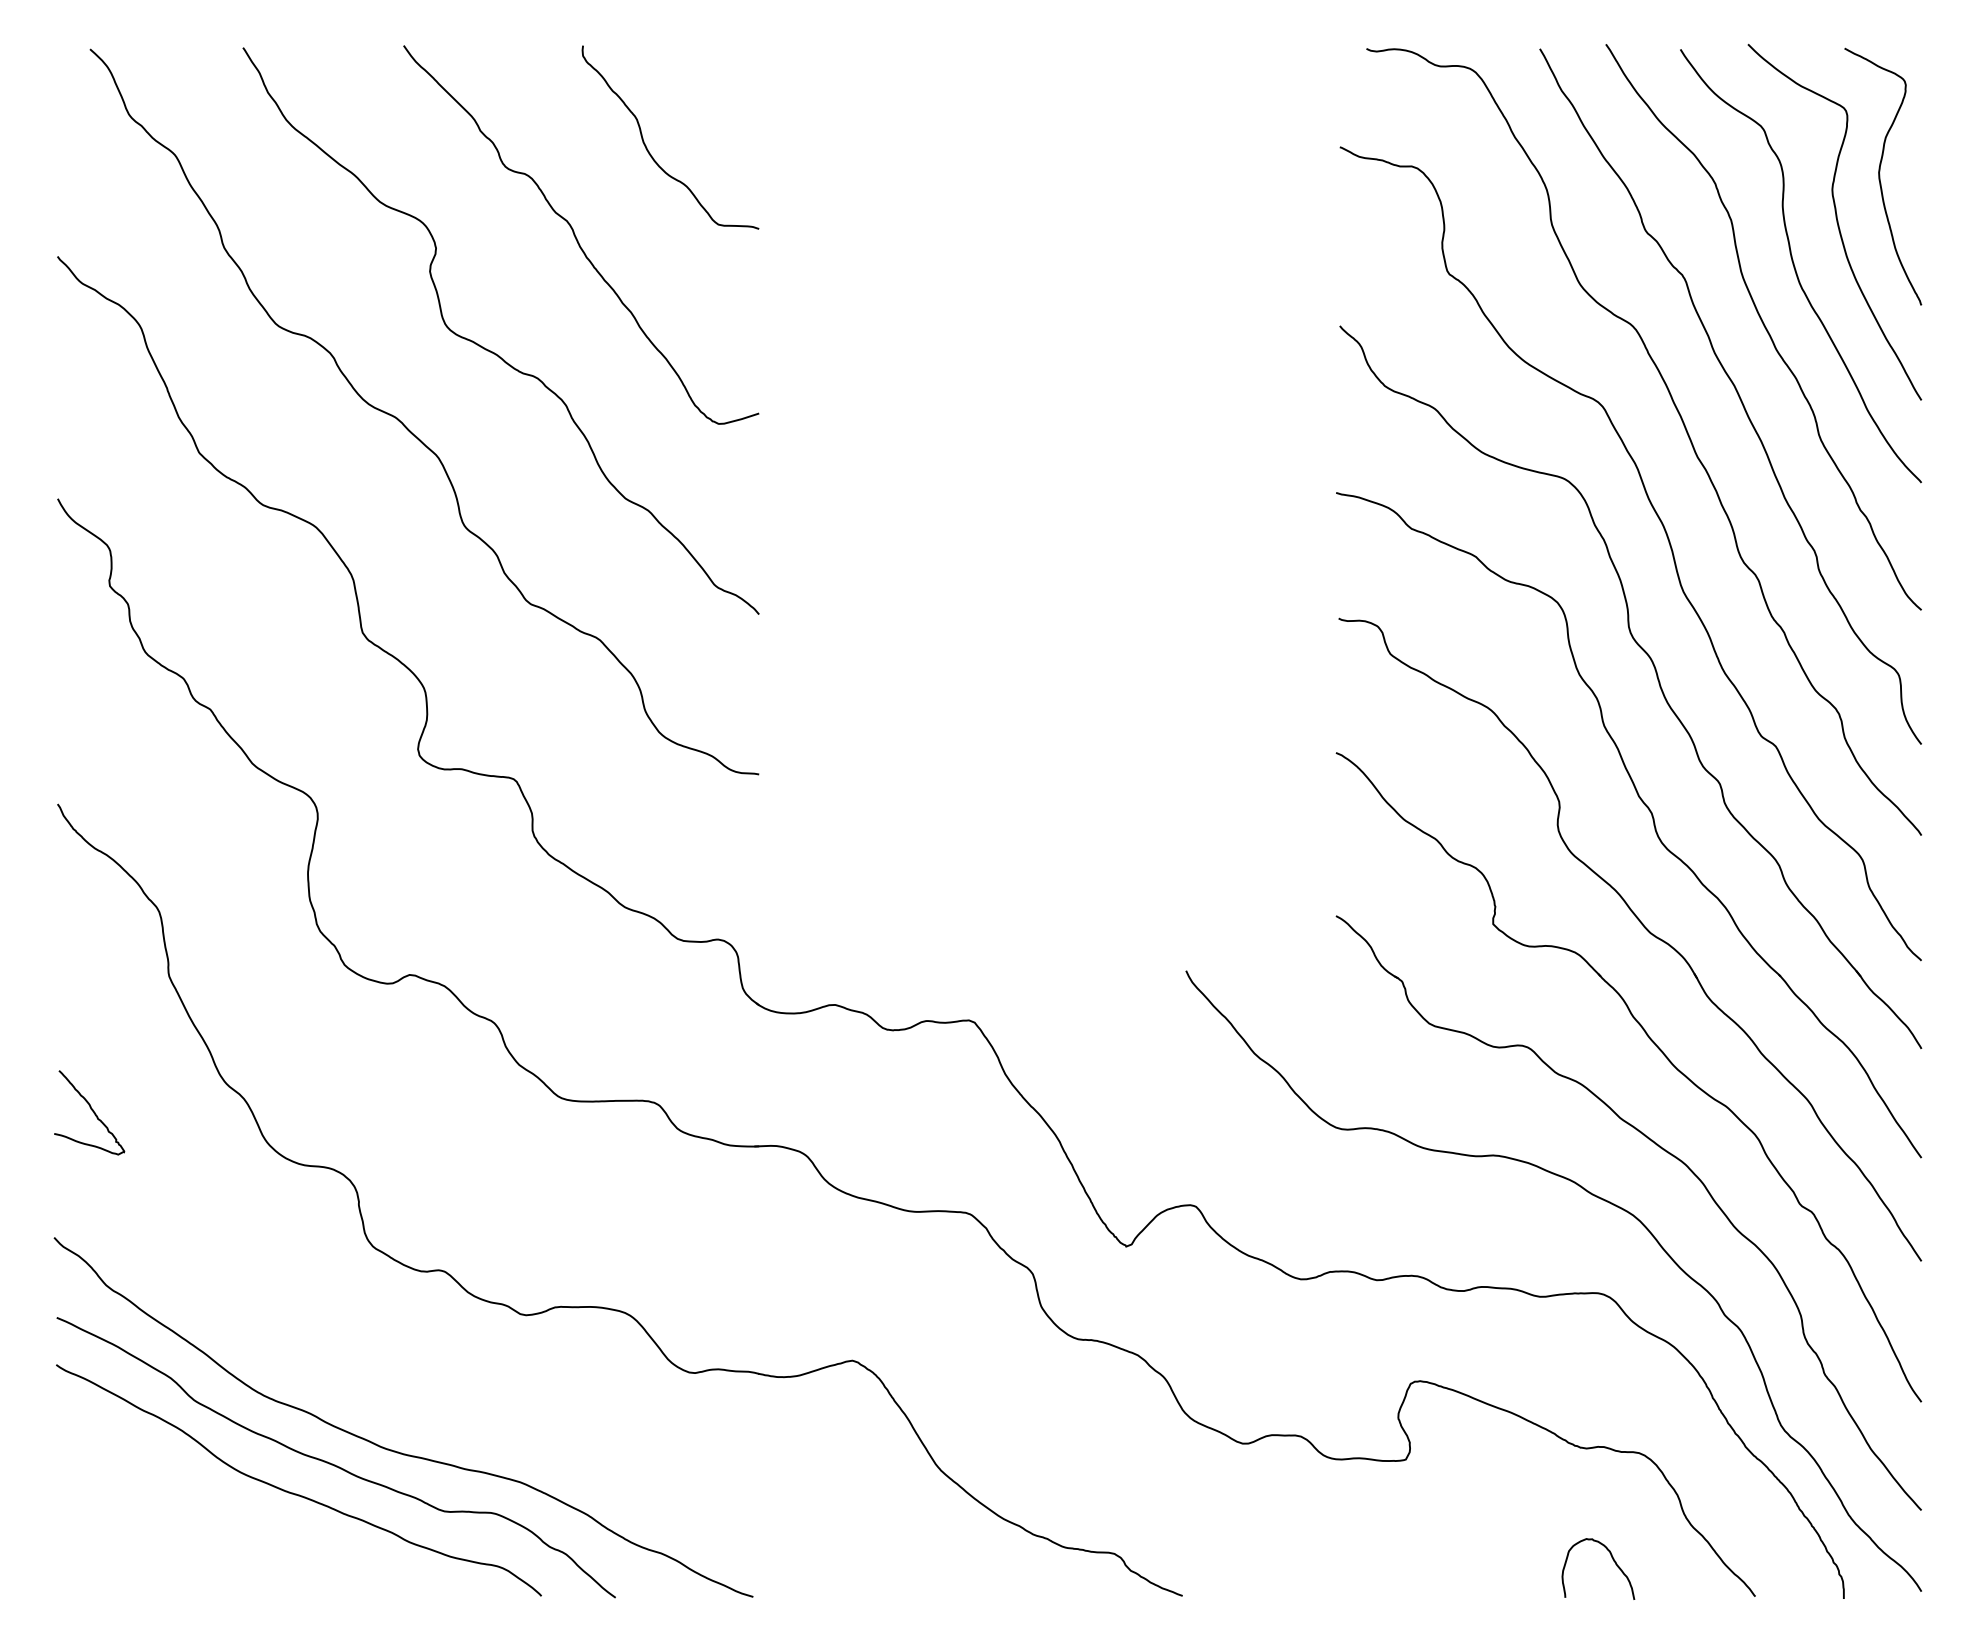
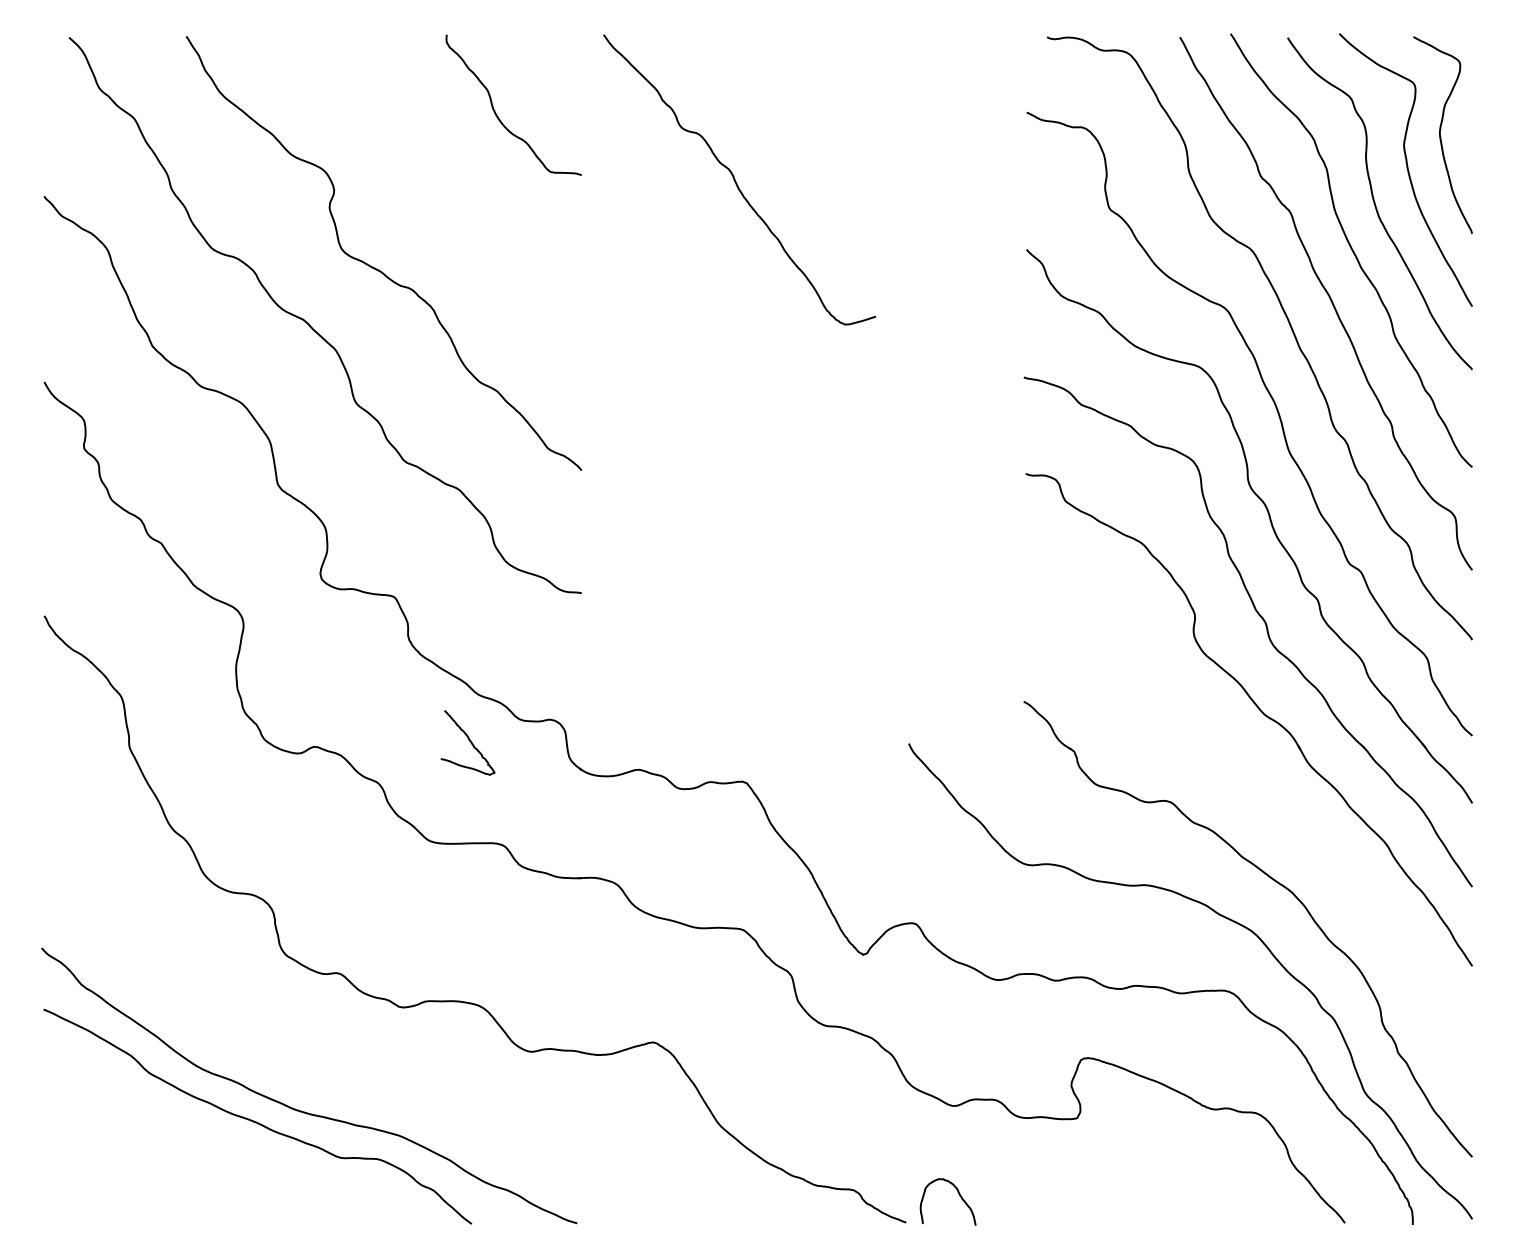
curve: (576, 236) -> (736, 181), moved
part: (1657, 1048) -> (1270, 803), removed
curve: (91, 1110) -> (469, 741), moved
curve: (293, 1492) -> (224, 1143), removed
curve: (1613, 1561) -> (959, 1196), moved

